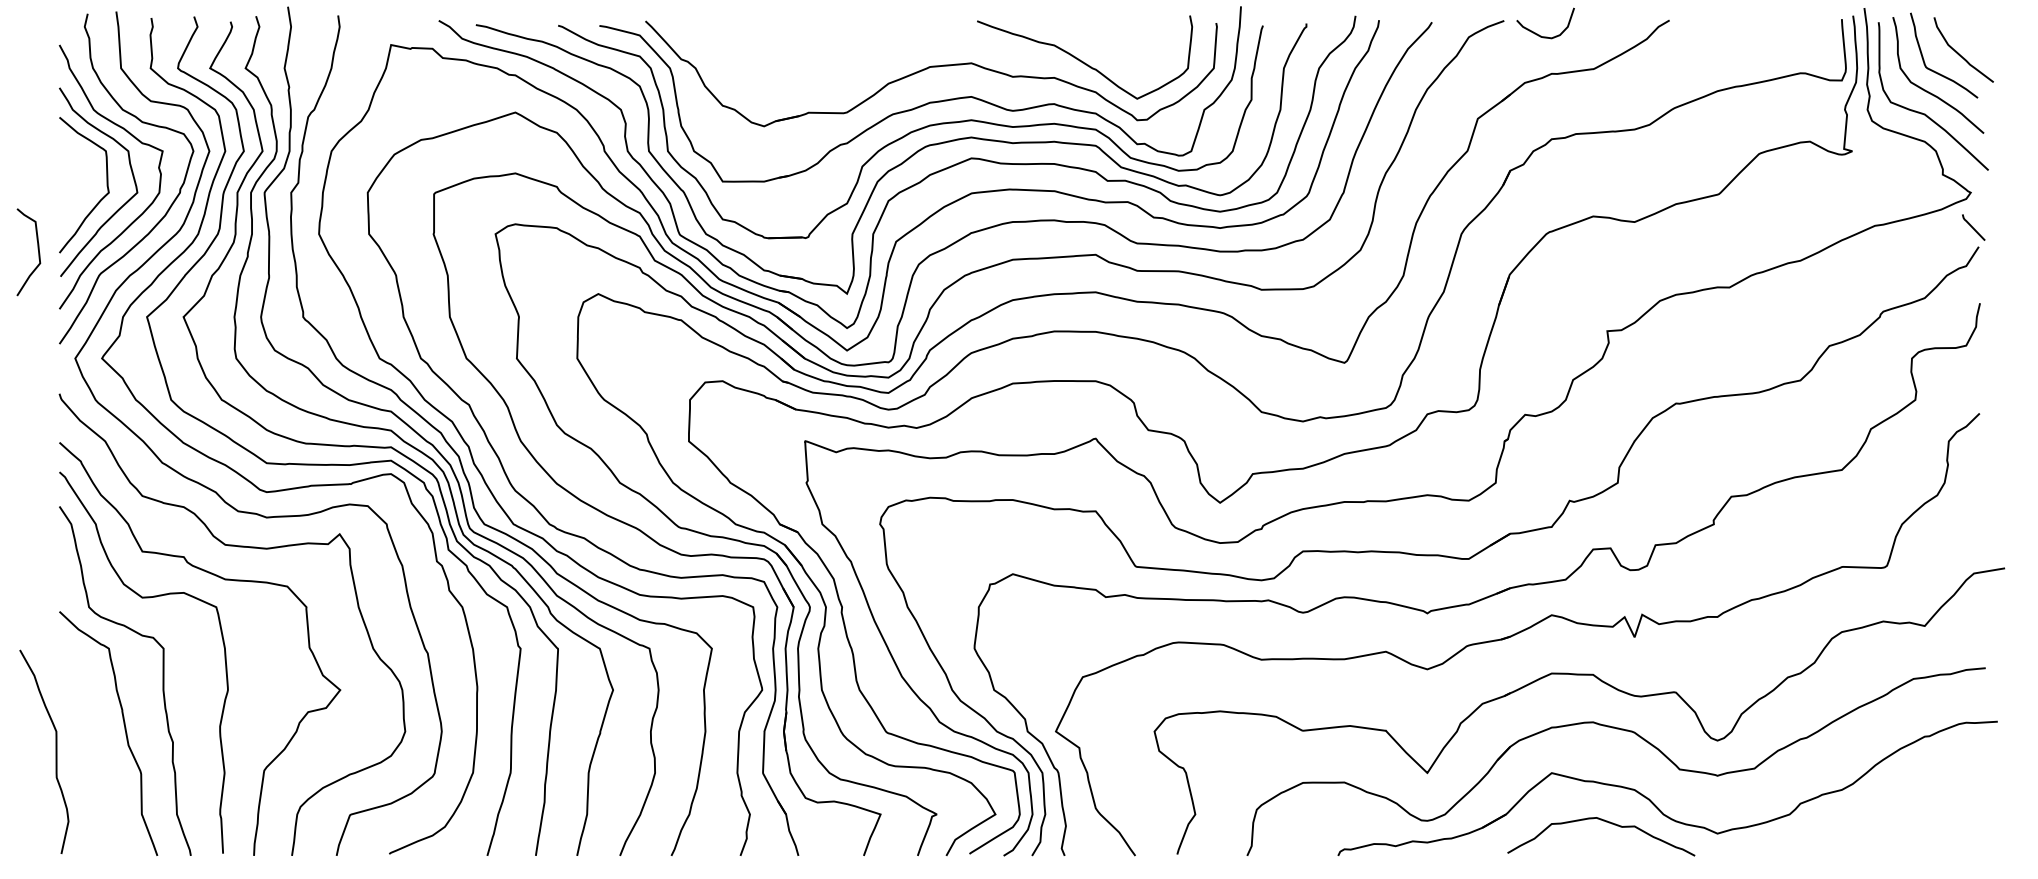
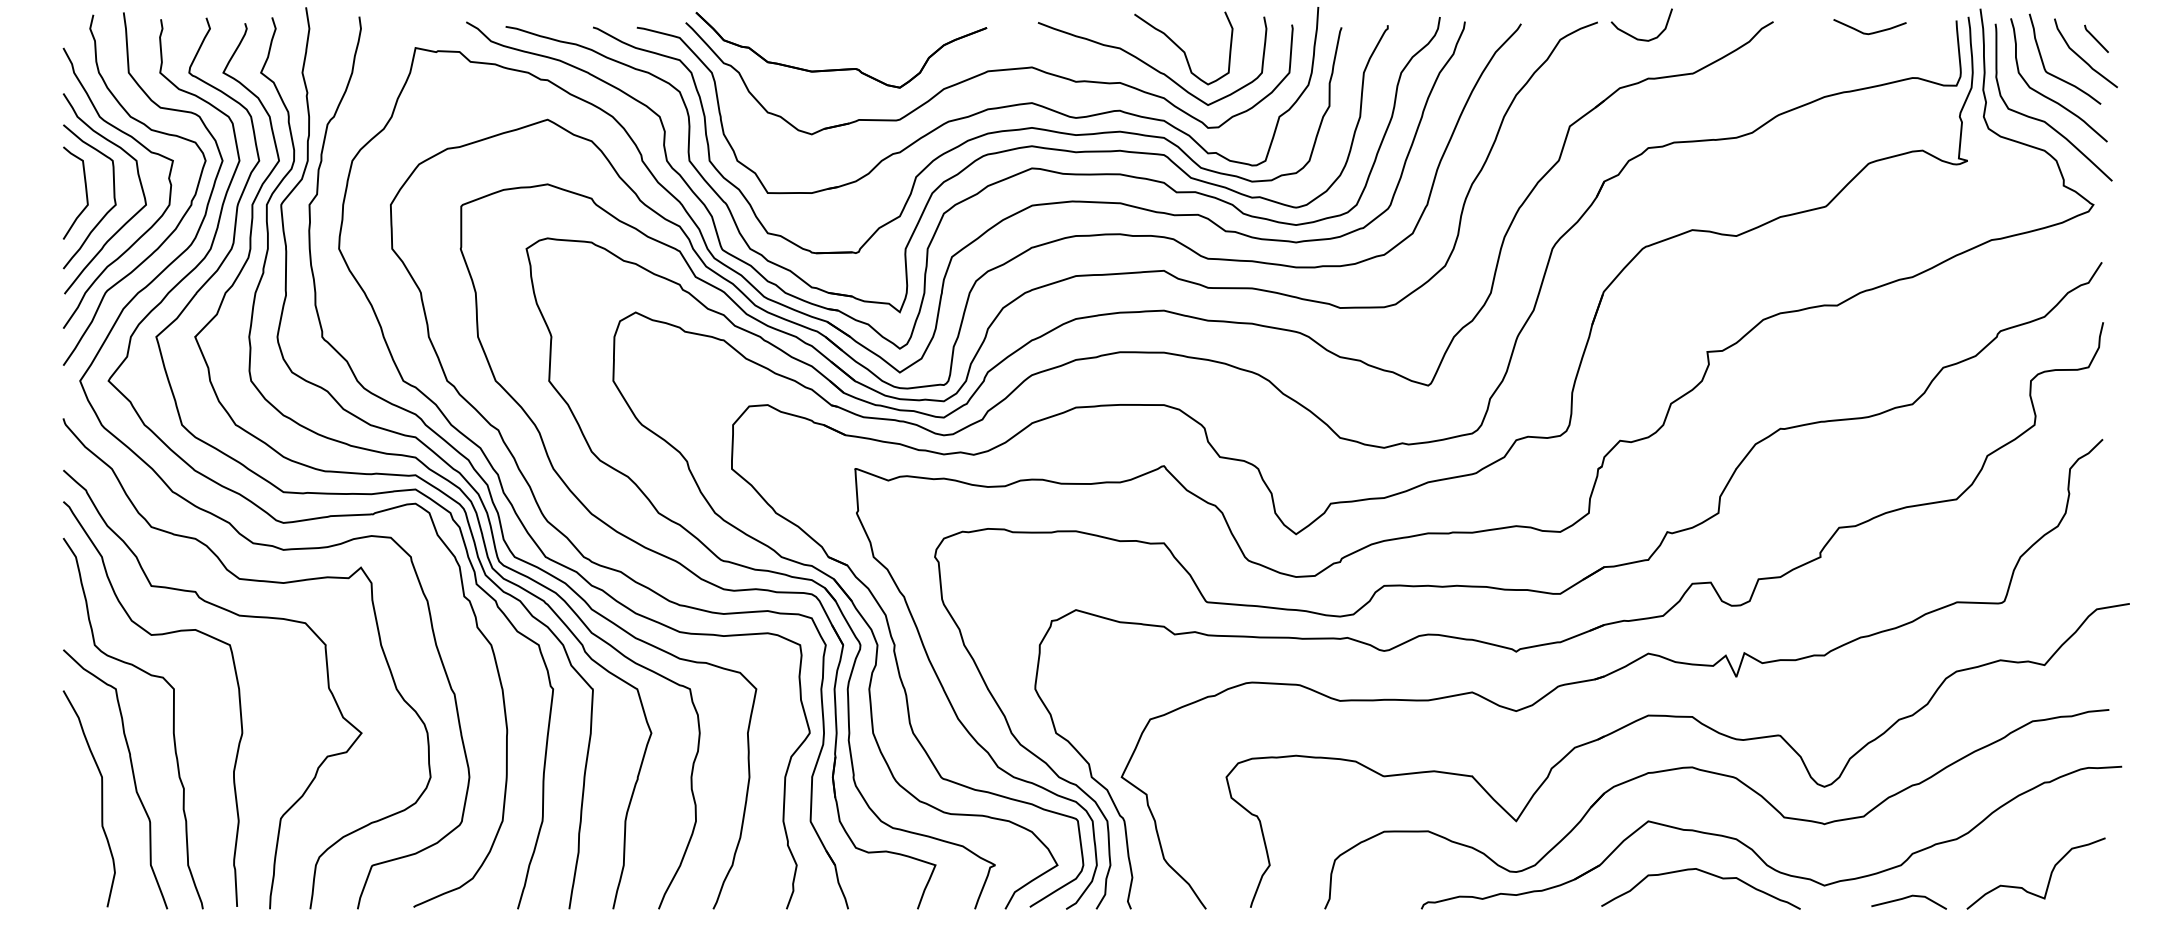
curve: (1760, 30) -> (1870, 32), added
curve: (1113, 46) -> (1182, 49), added
part: (792, 64) -> (841, 68), added
line: (1973, 227) -> (2096, 38), moved
curve: (37, 251) -> (85, 192), moved
curve: (55, 751) -> (101, 798), moved
curve: (1929, 825) -> (2049, 876), added
line: (1795, 845) -> (1907, 898), added

